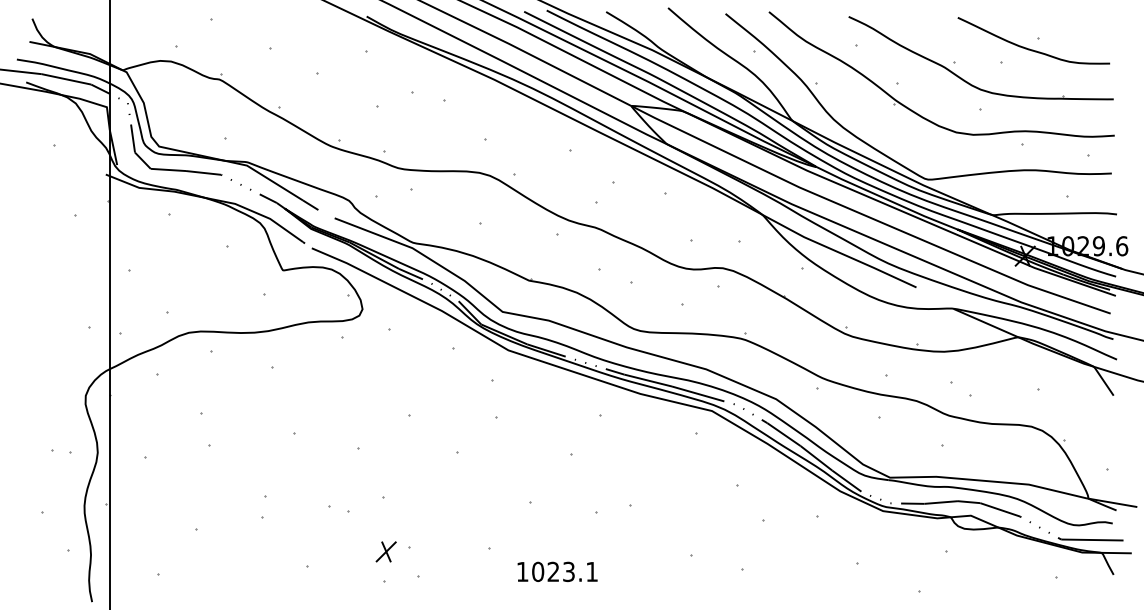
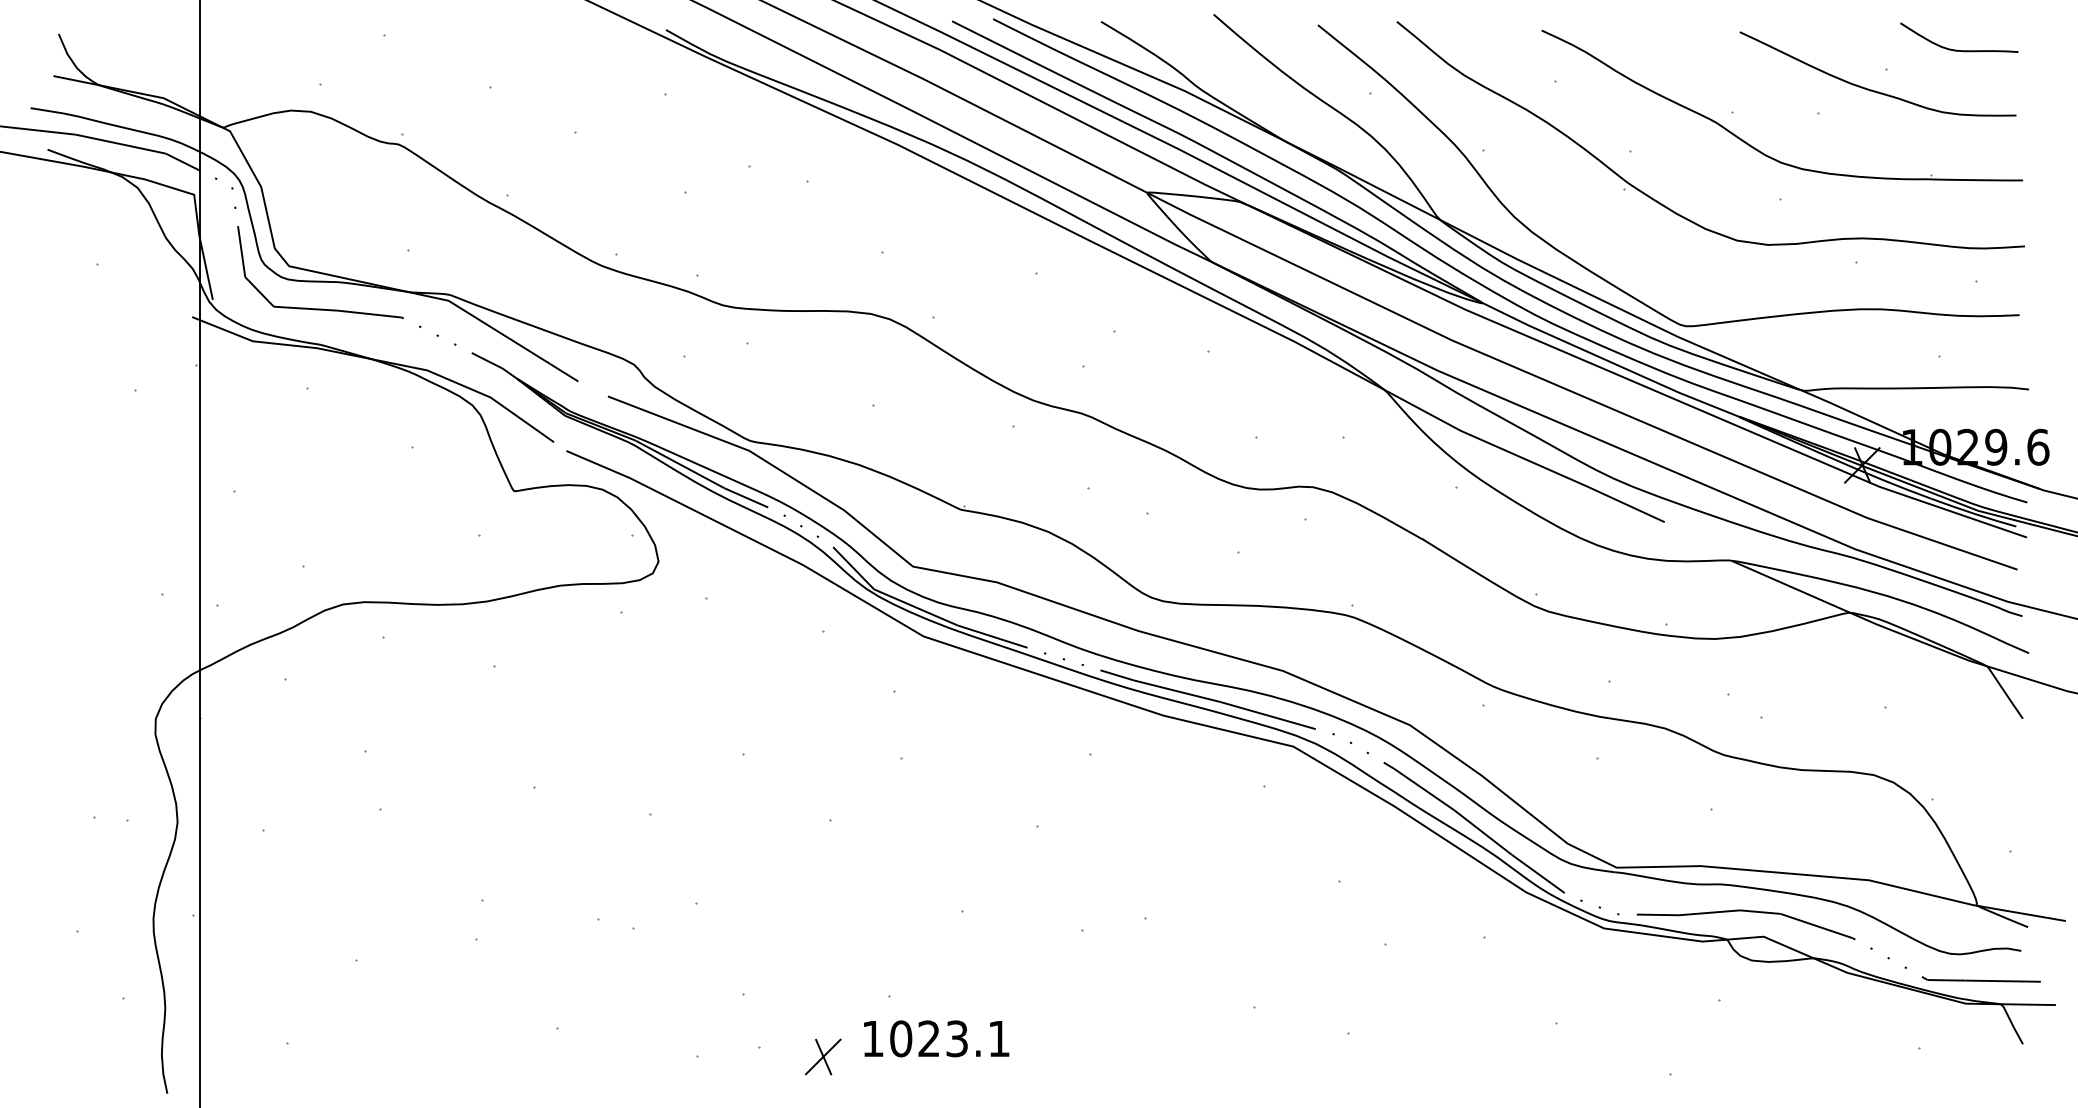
curve: (1076, 26) -> (1955, 48), added
part: (385, 551) -> (821, 1056), moved
part: (557, 571) -> (936, 1038), moved

